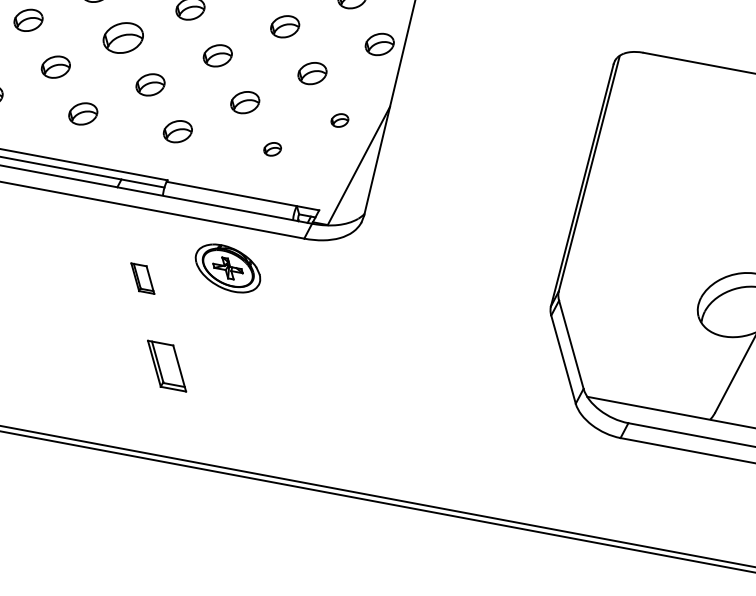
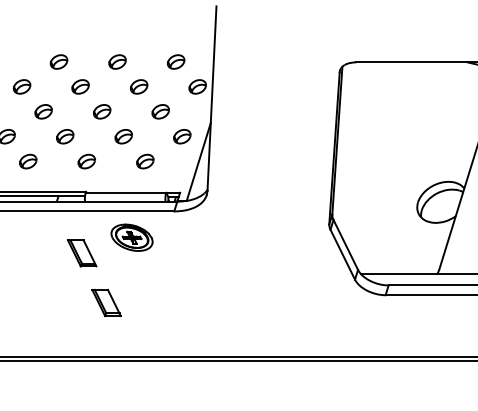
part: (123, 37) -> (43, 111), size x0.71
part: (340, 120) -> (182, 136), size x1.67
part: (272, 149) -> (145, 161), size x1.67
part: (143, 278) -> (82, 253), size x1.67

